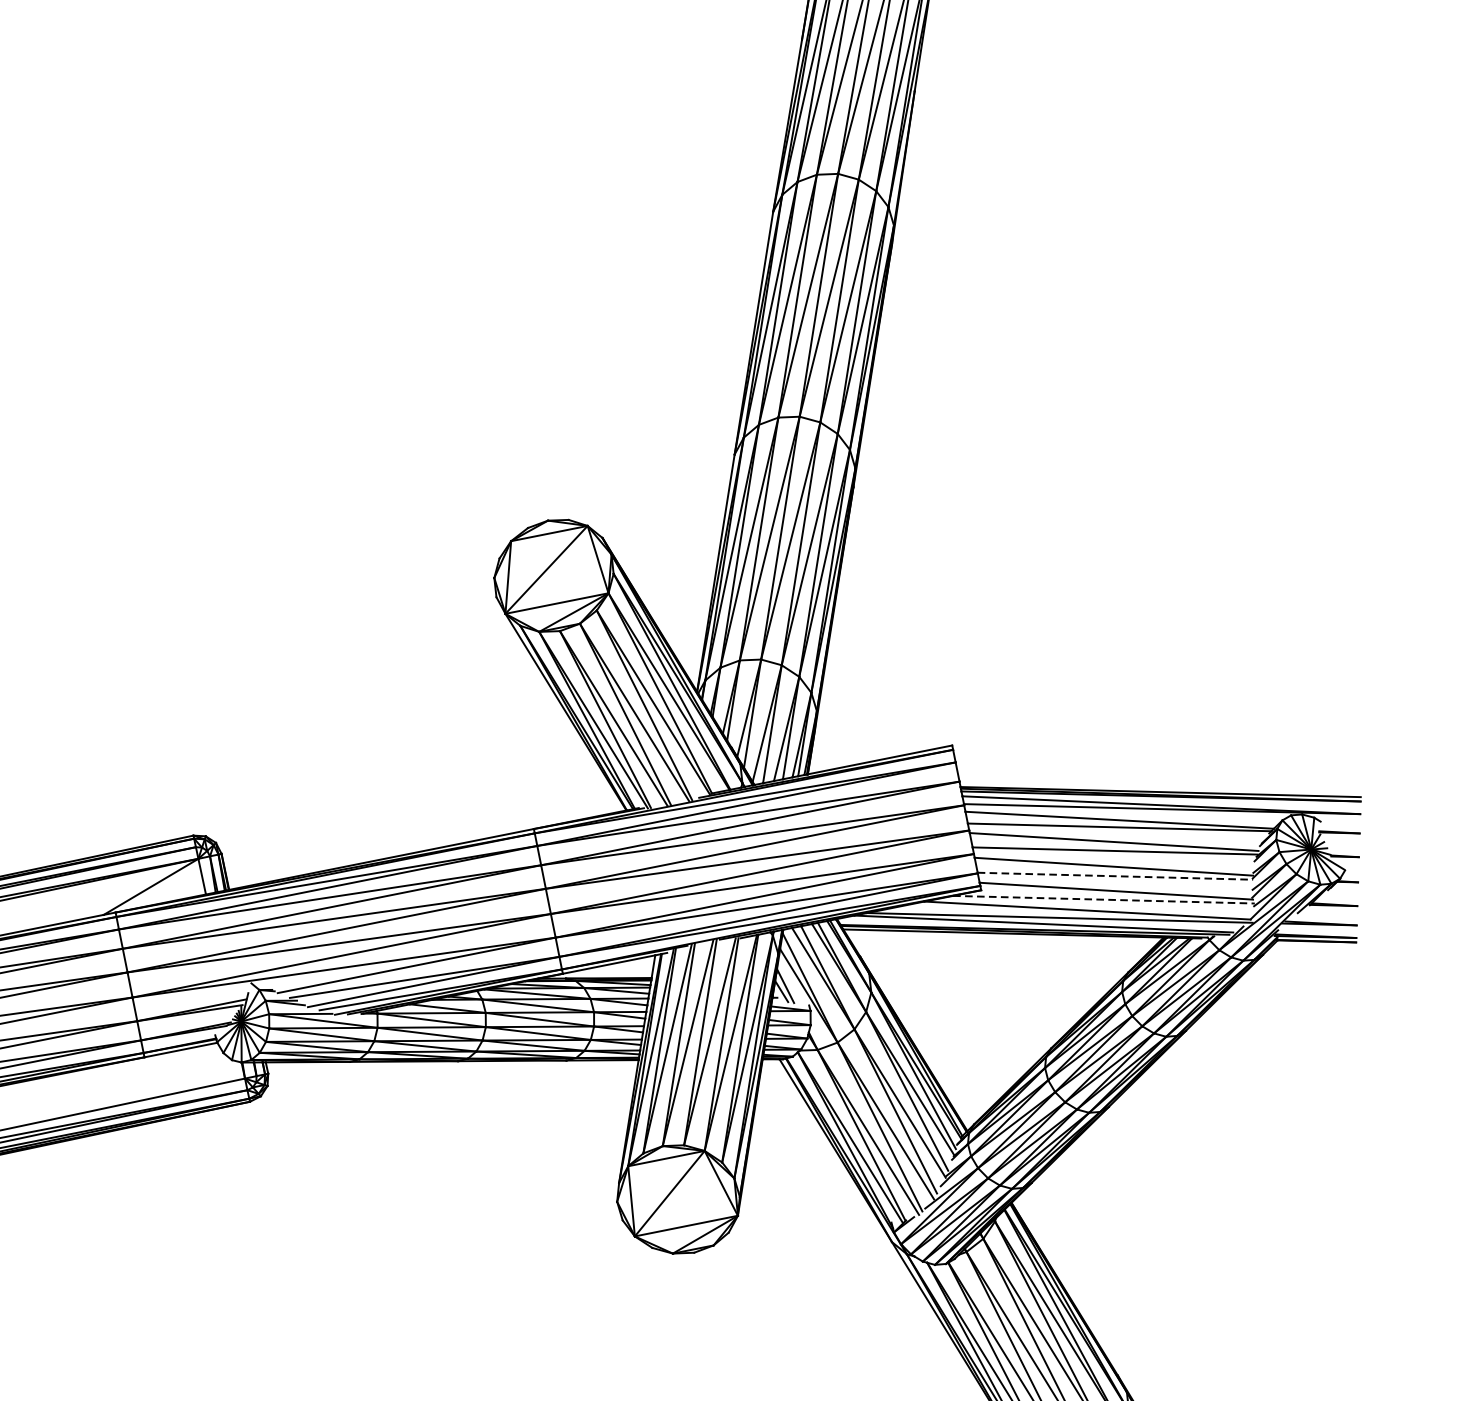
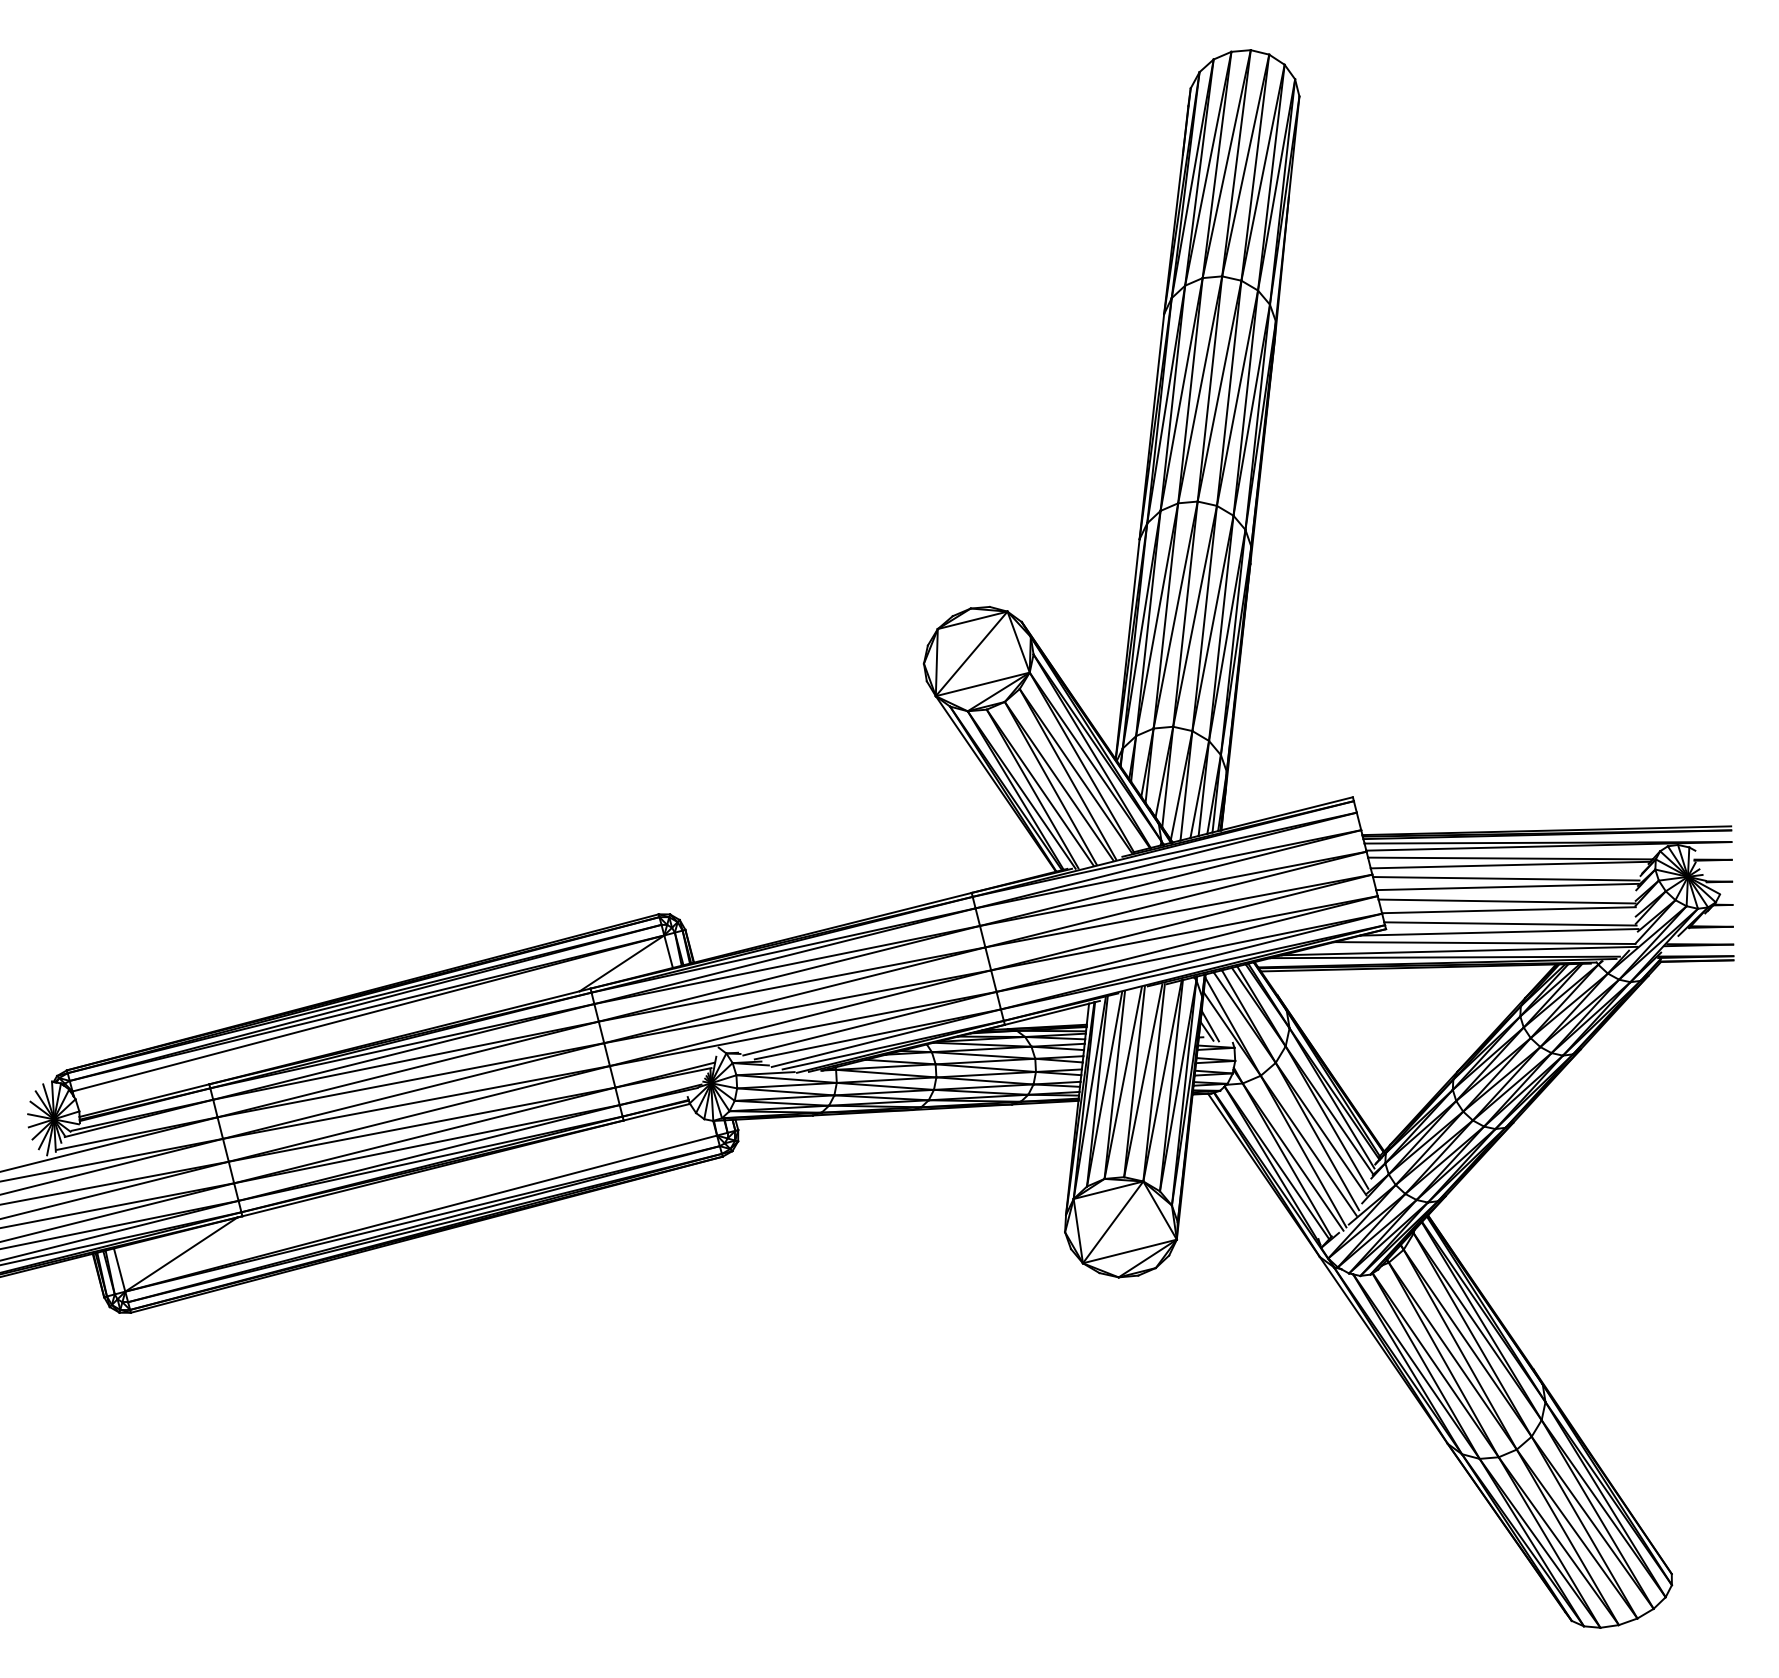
line: (1114, 876) -> (1508, 910), dashed -> solid
line: (1104, 899) -> (1499, 932), dashed -> solid

